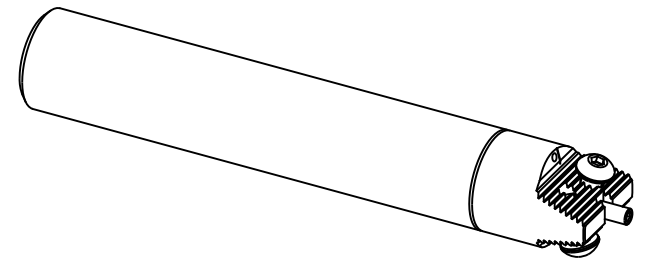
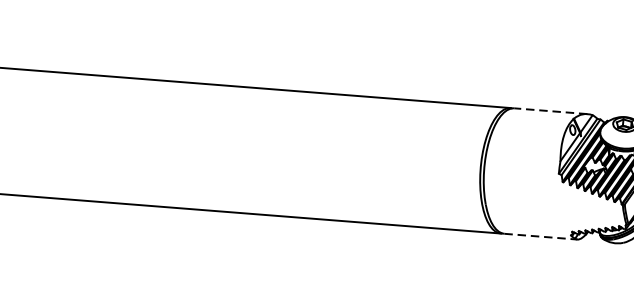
line: (538, 138) -> (549, 111), solid -> dashed
line: (512, 239) -> (541, 236), solid -> dashed

